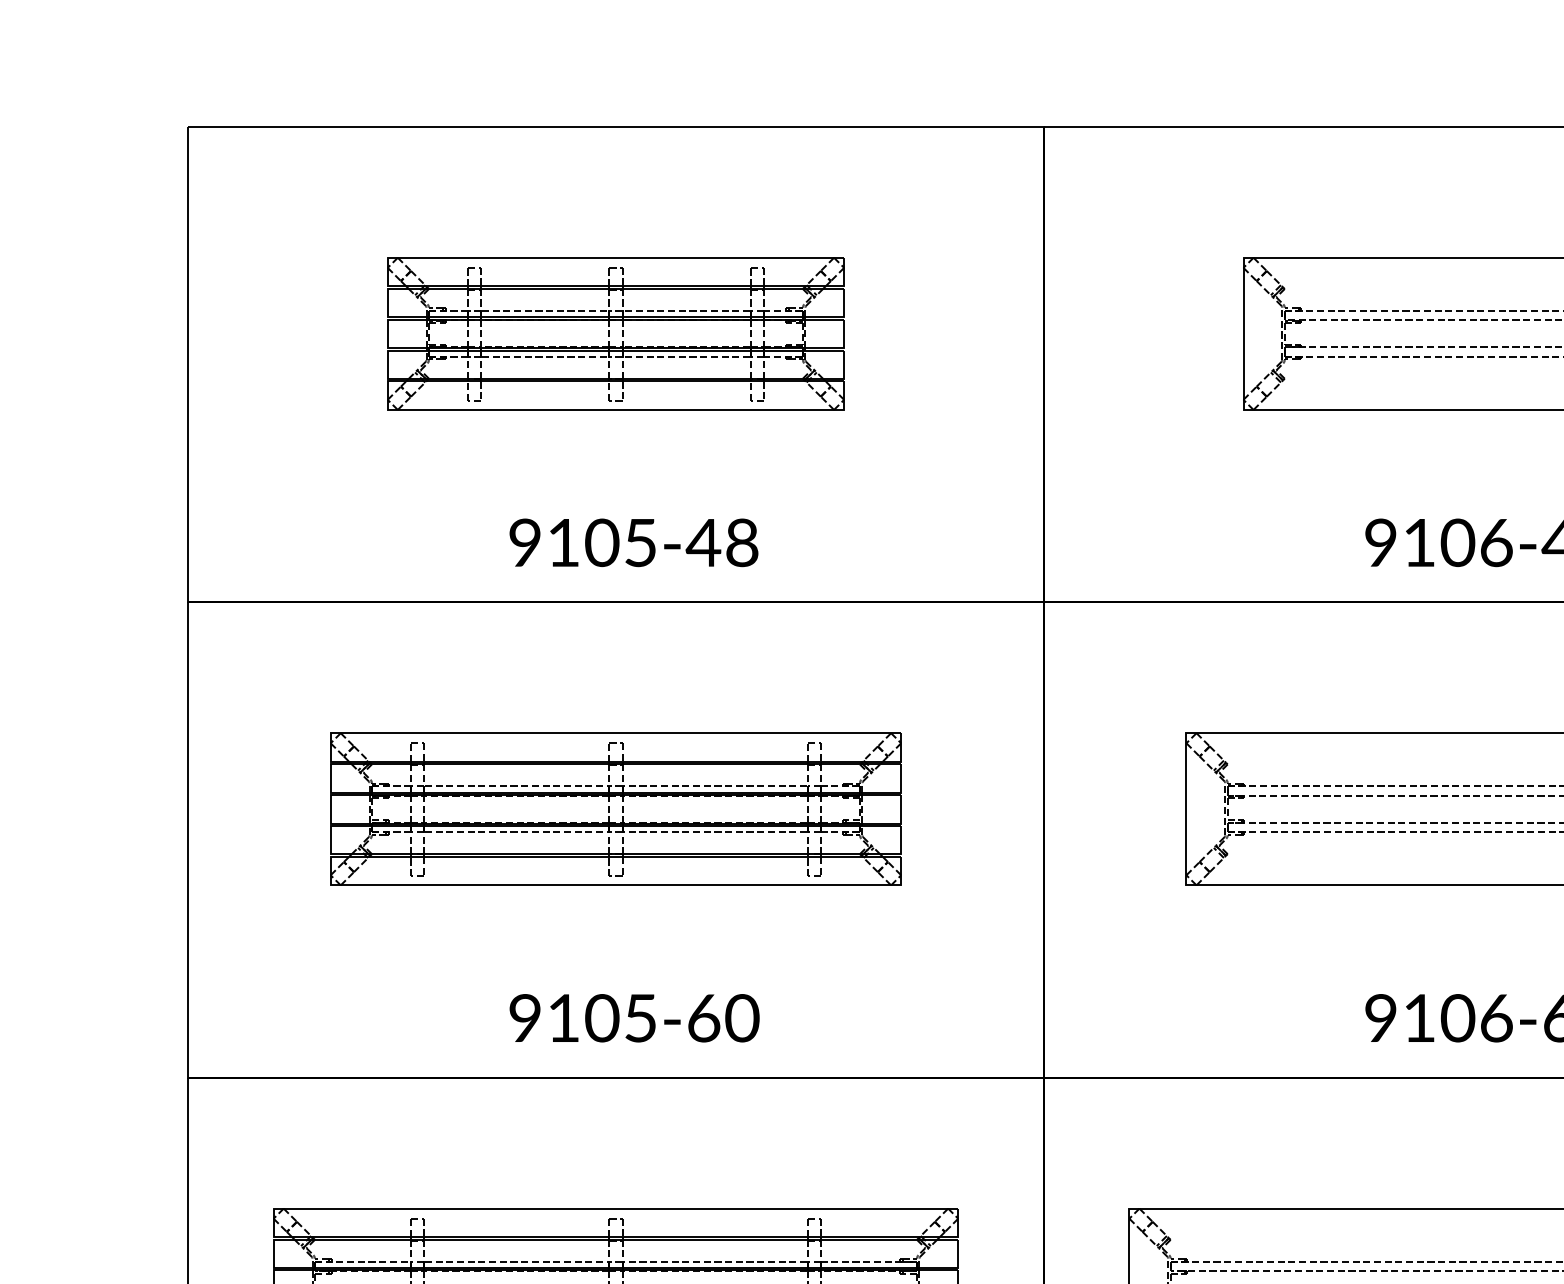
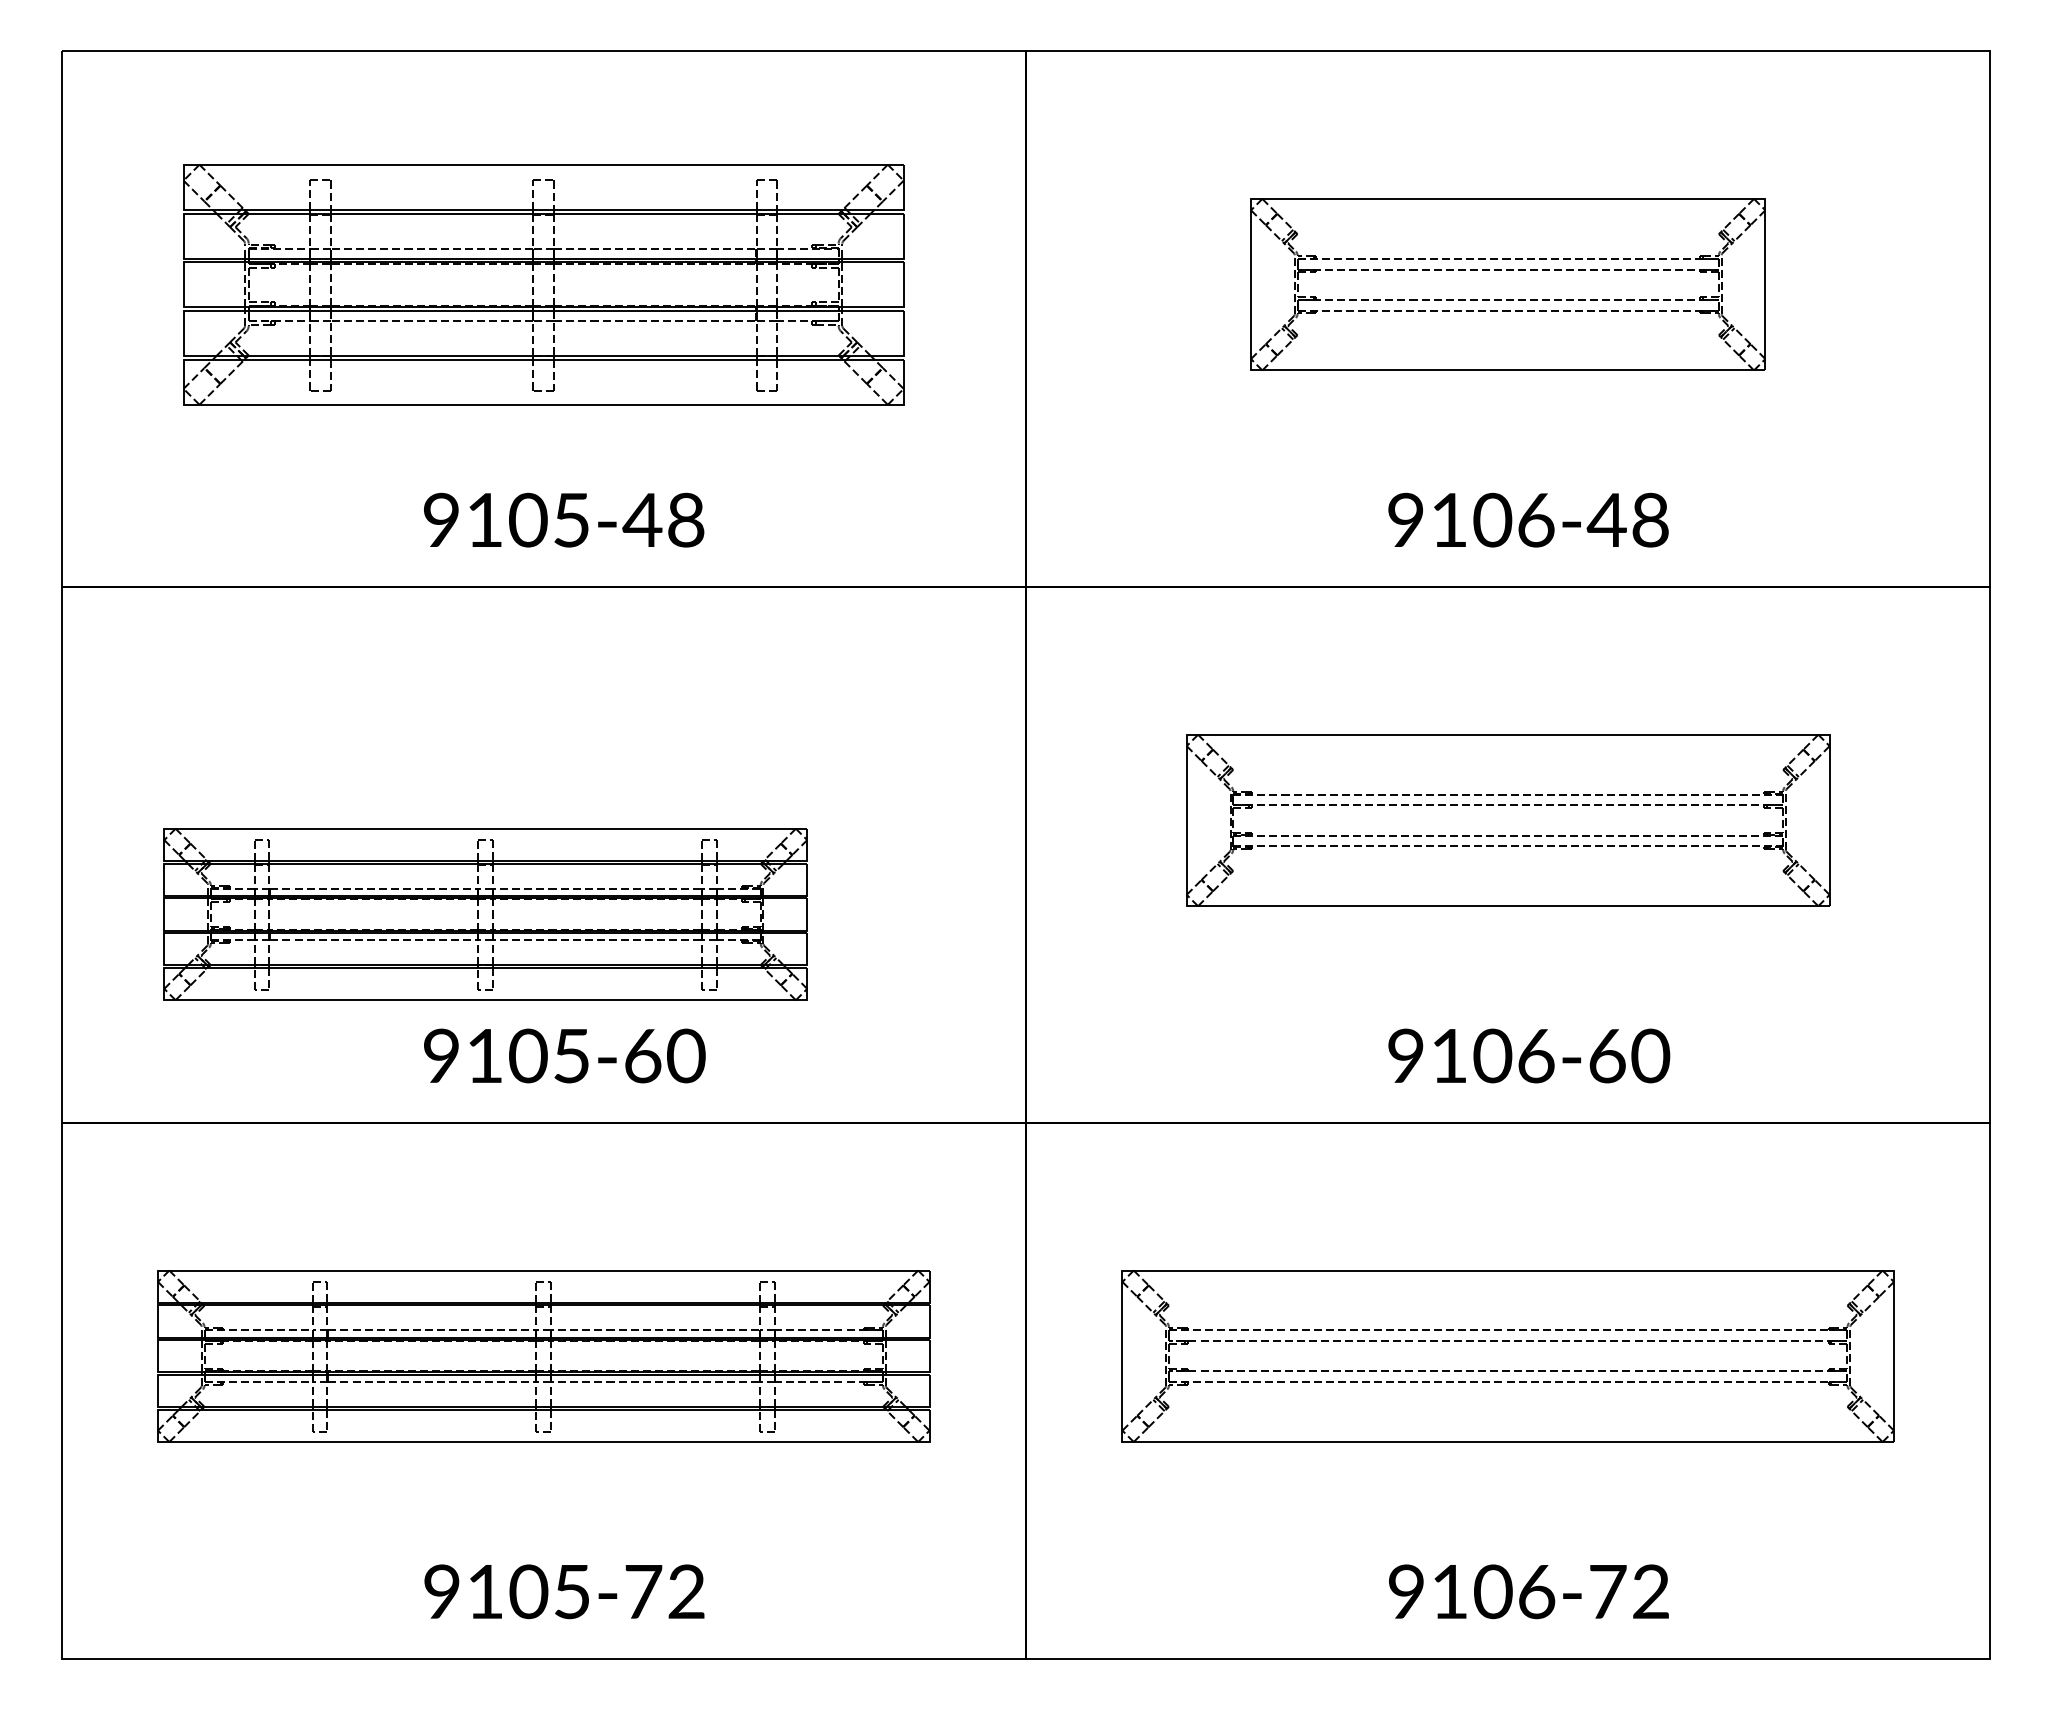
part: (615, 333) -> (543, 284), size x1.4
part: (615, 809) -> (485, 914), moved

